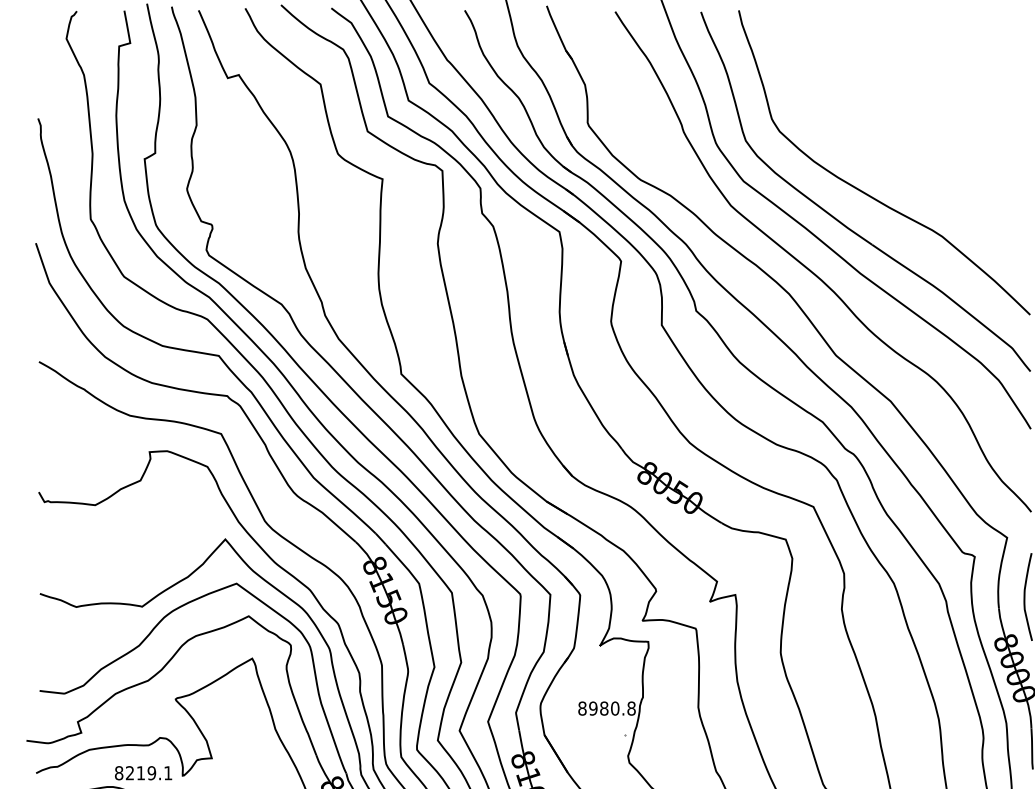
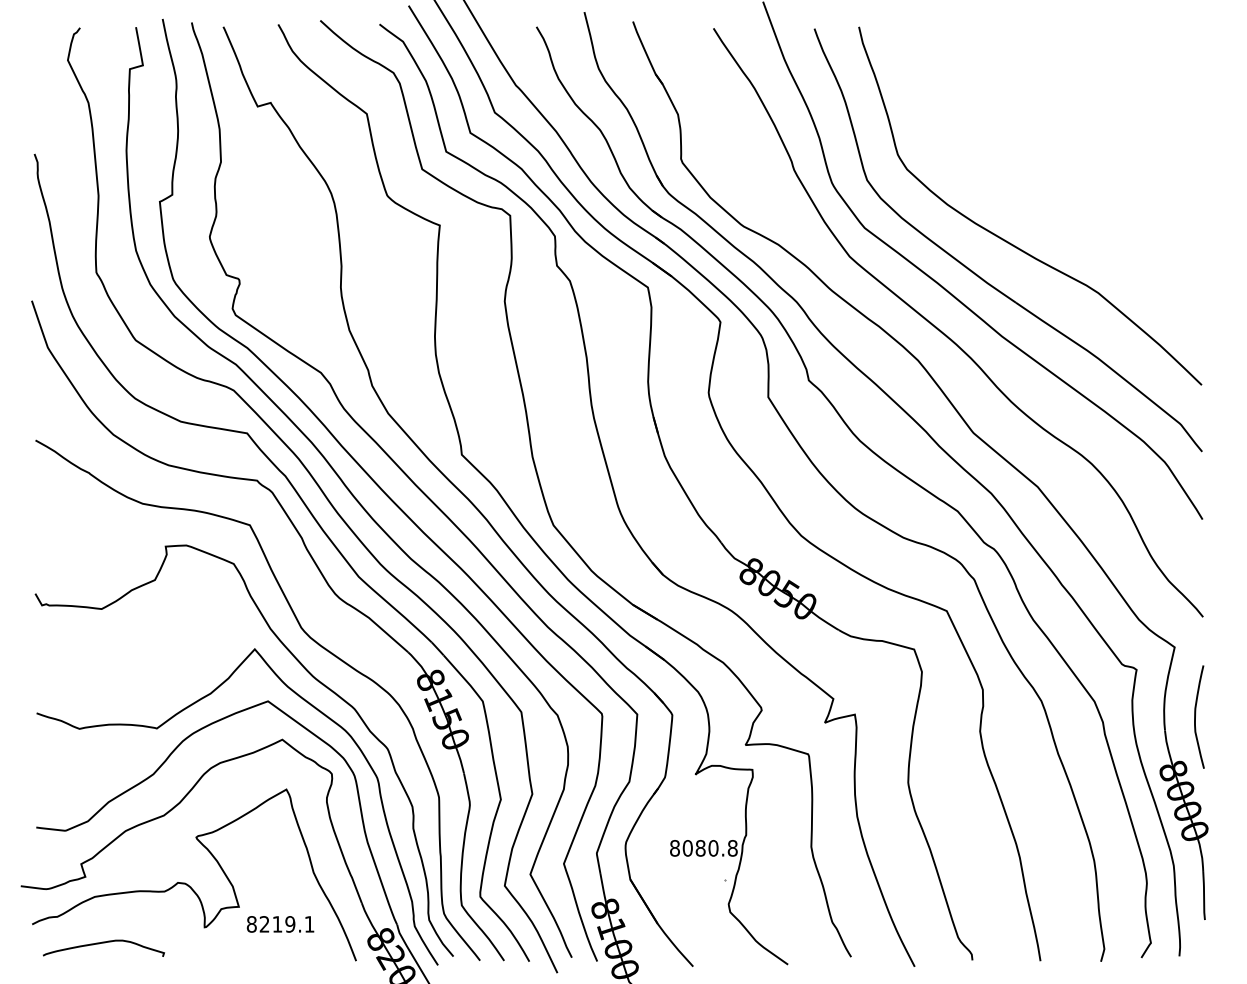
text: (593, 708) -> (687, 848), 8980.8 -> 8080.8
text: (143, 773) -> (280, 924), moved

